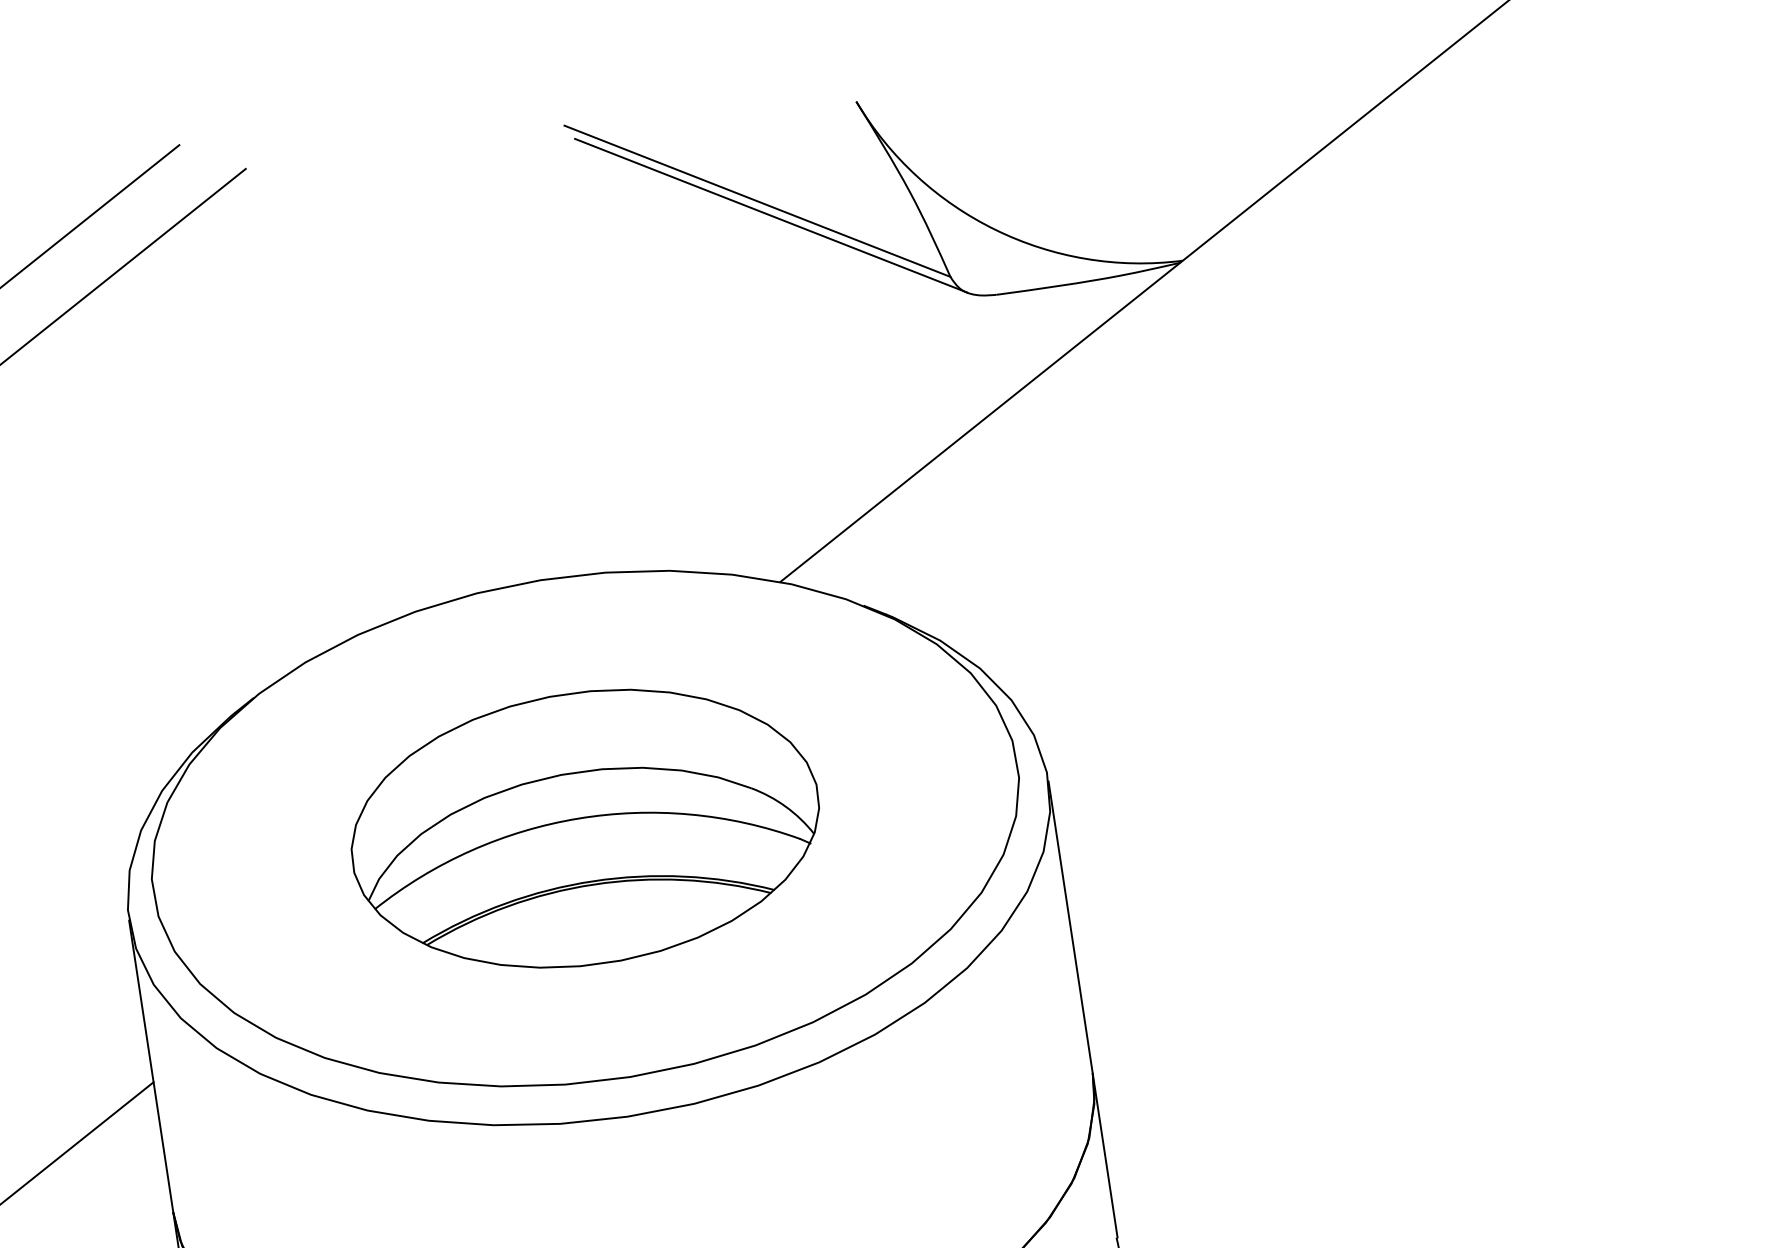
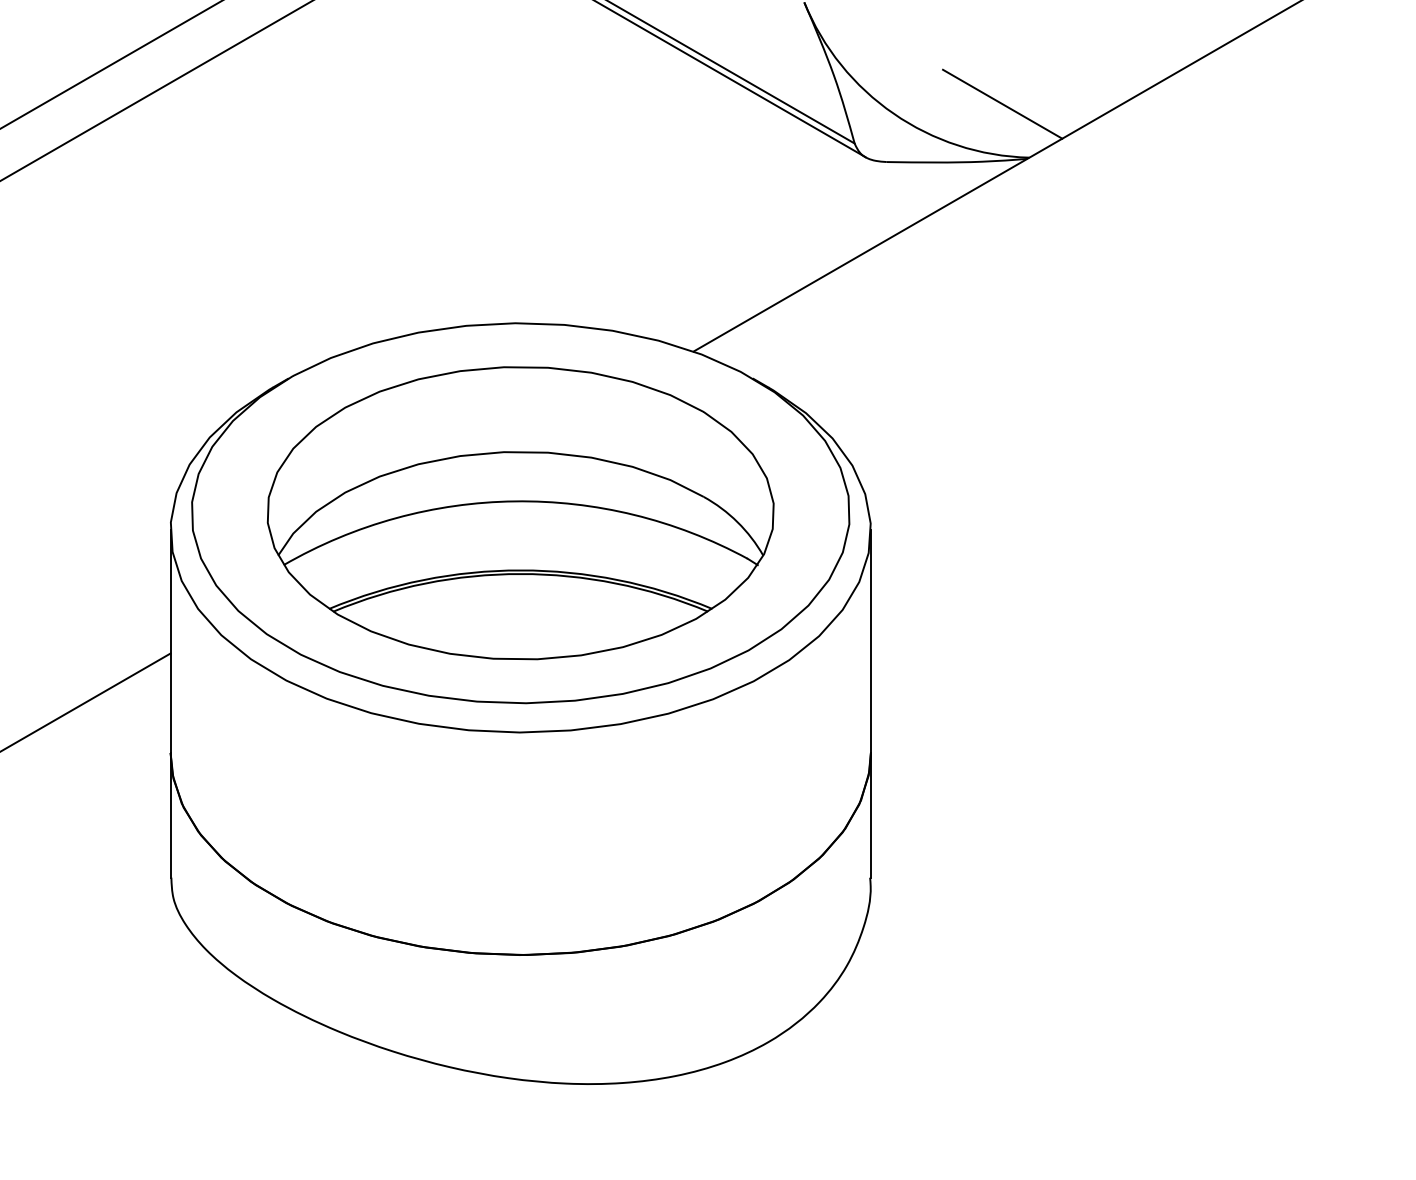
line: (1136, 194) -> (1002, 103), added
part: (585, 828) -> (520, 513), size x1.43

